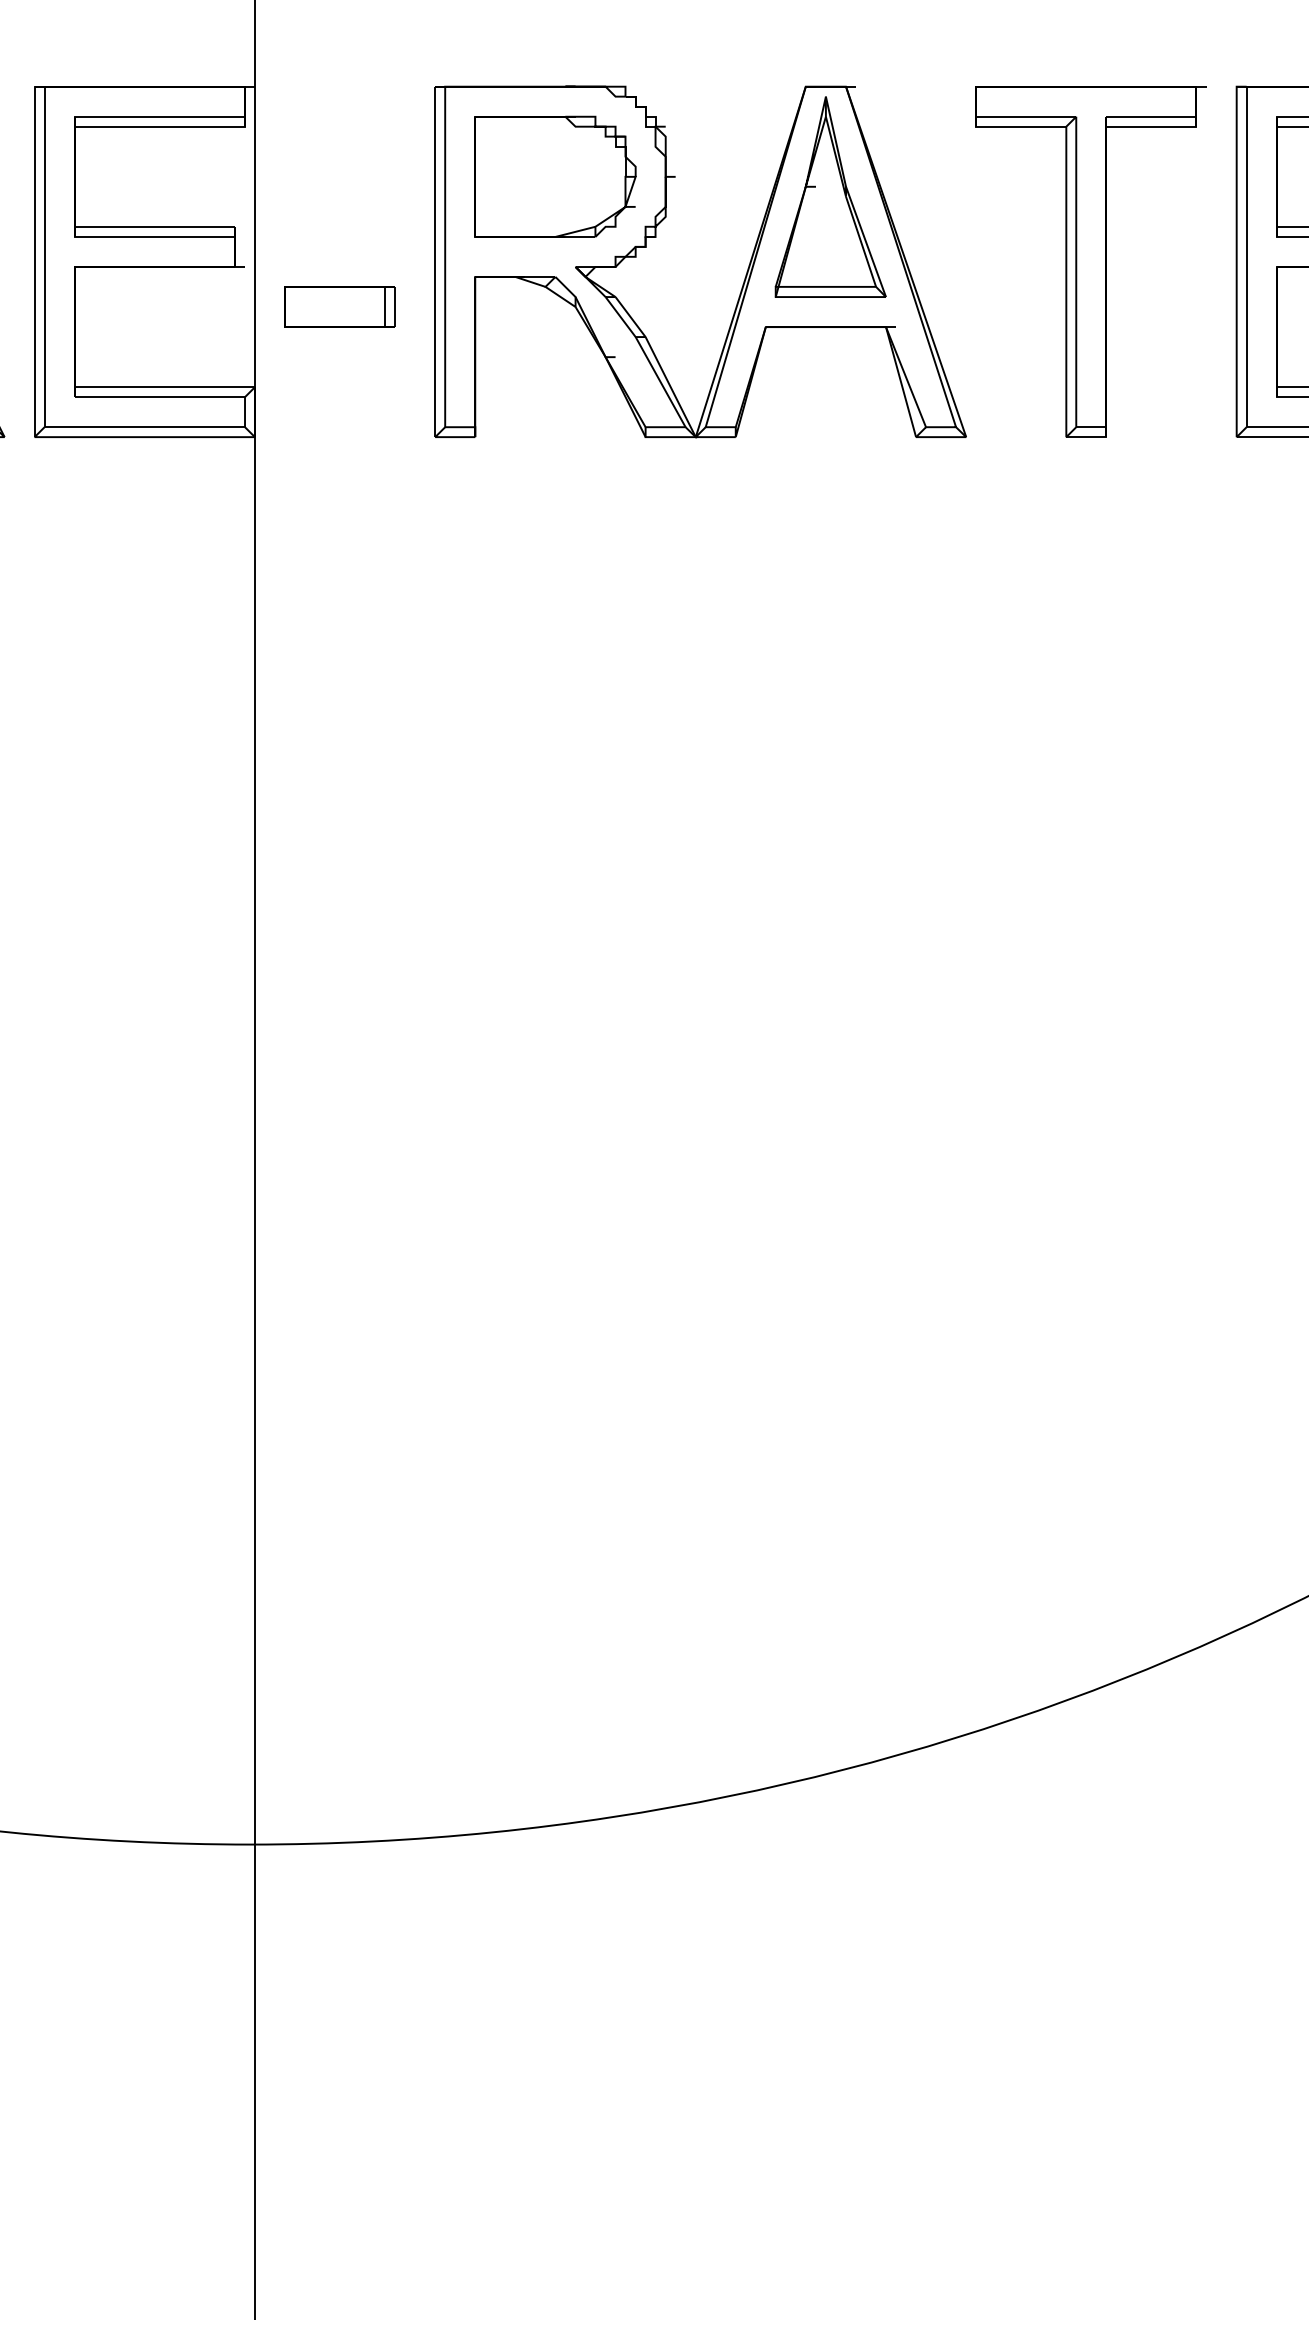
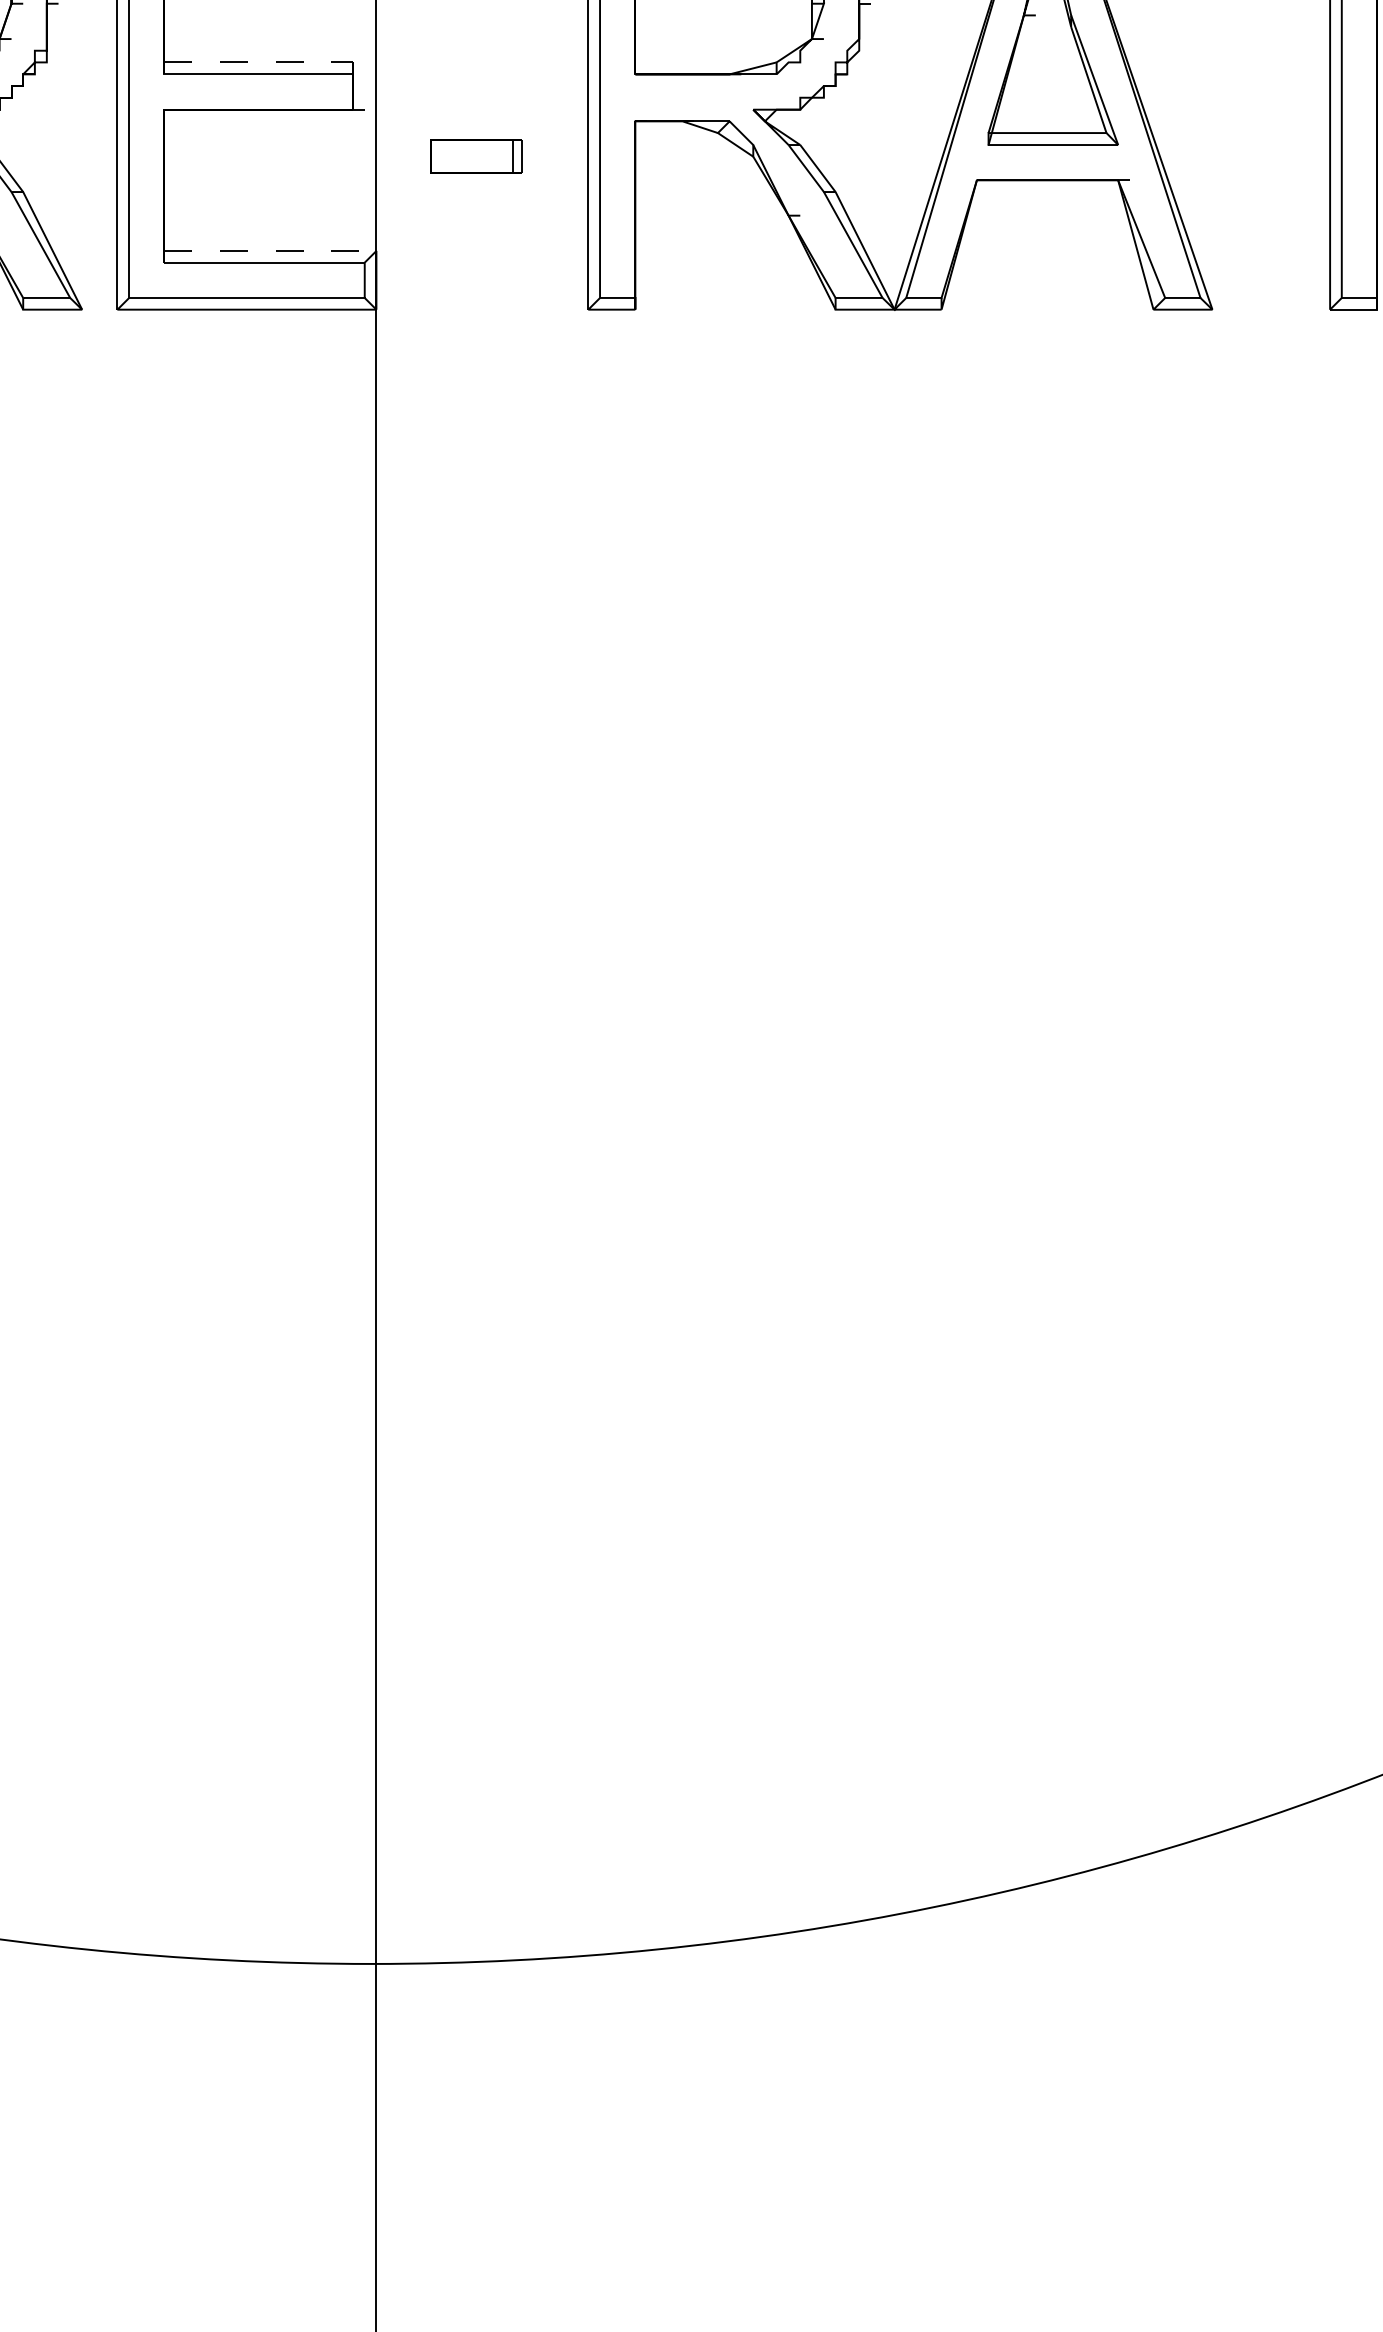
line: (155, 226) -> (259, 62), solid -> dashed
part: (339, 306) -> (475, 156), size x0.7
line: (165, 387) -> (271, 251), solid -> dashed

